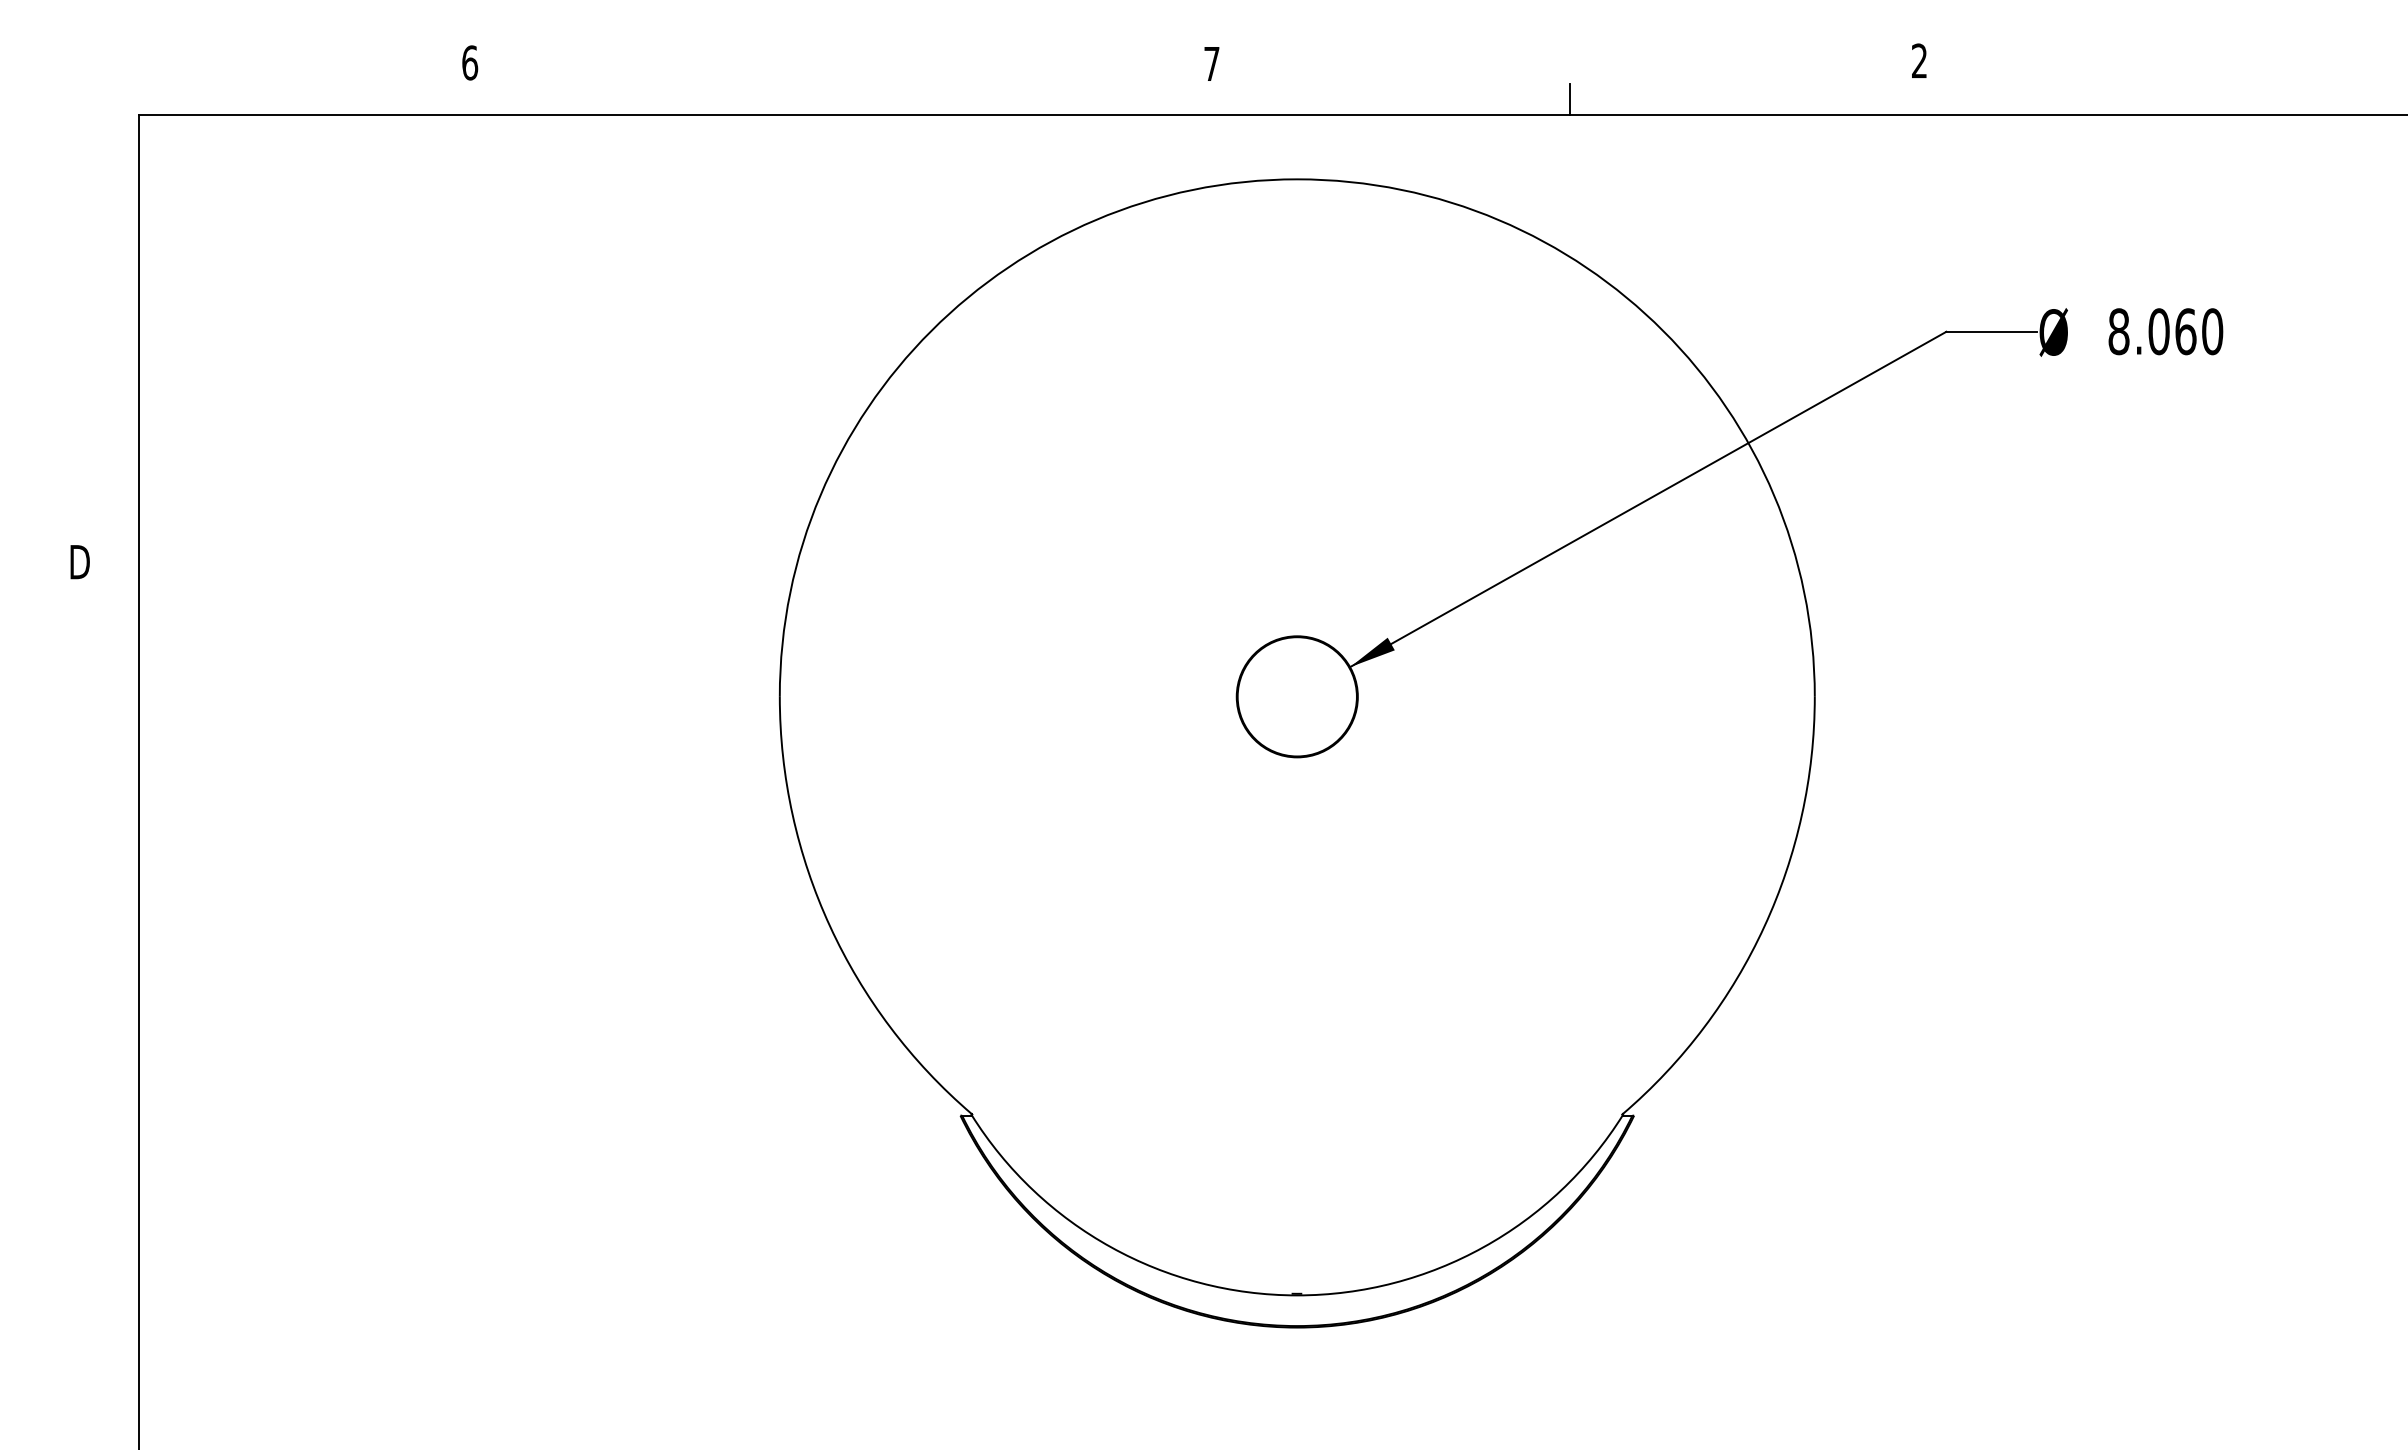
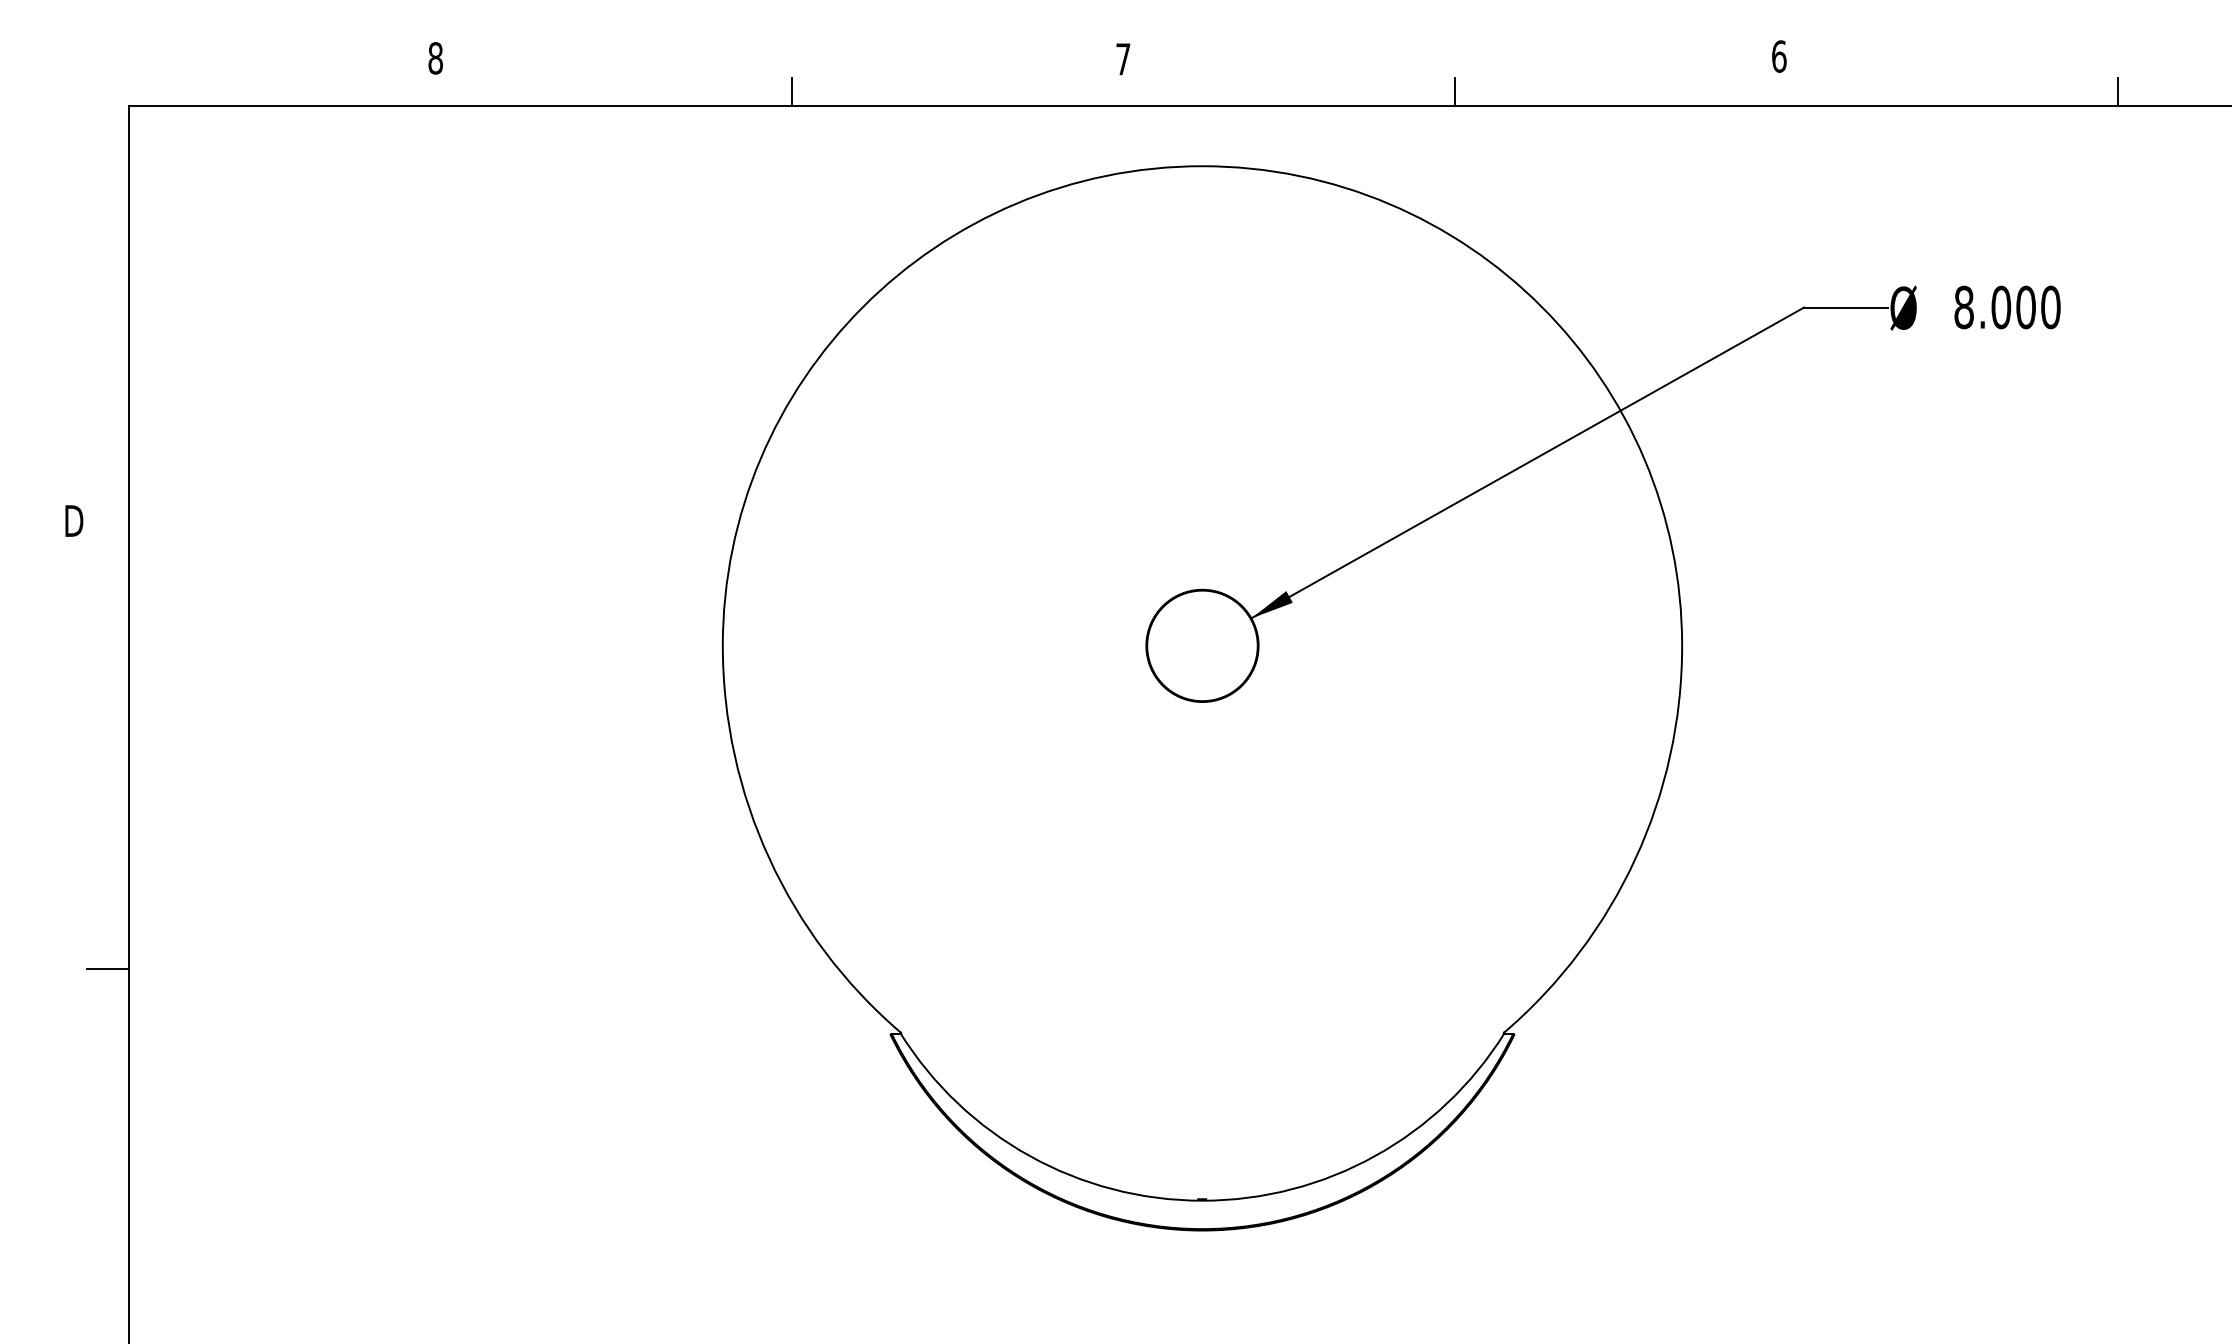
text: (1919, 60) -> (1779, 56), 2 -> 6
text: (470, 62) -> (436, 57), 6 -> 8
line: (854, 98) -> (792, 91), added
line: (2285, 98) -> (2118, 91), added
text: (2185, 331) -> (2025, 307), 8.060 -> 8.000
line: (116, 1045) -> (107, 969), added

